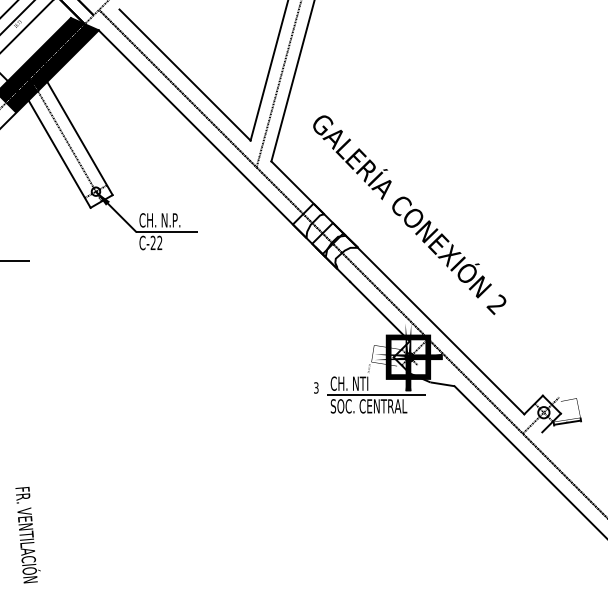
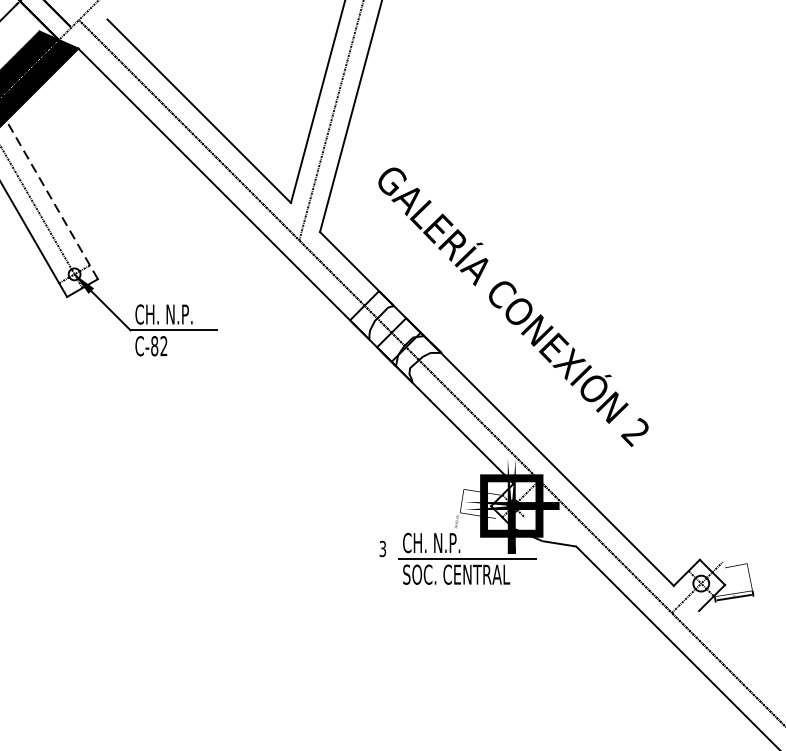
line: (79, 138) -> (51, 199), solid -> dashed
text: (152, 242) -> (153, 345), C-22 -> C-82
text: (365, 383) -> (451, 542), CH. NTI -> CH. N.P.

